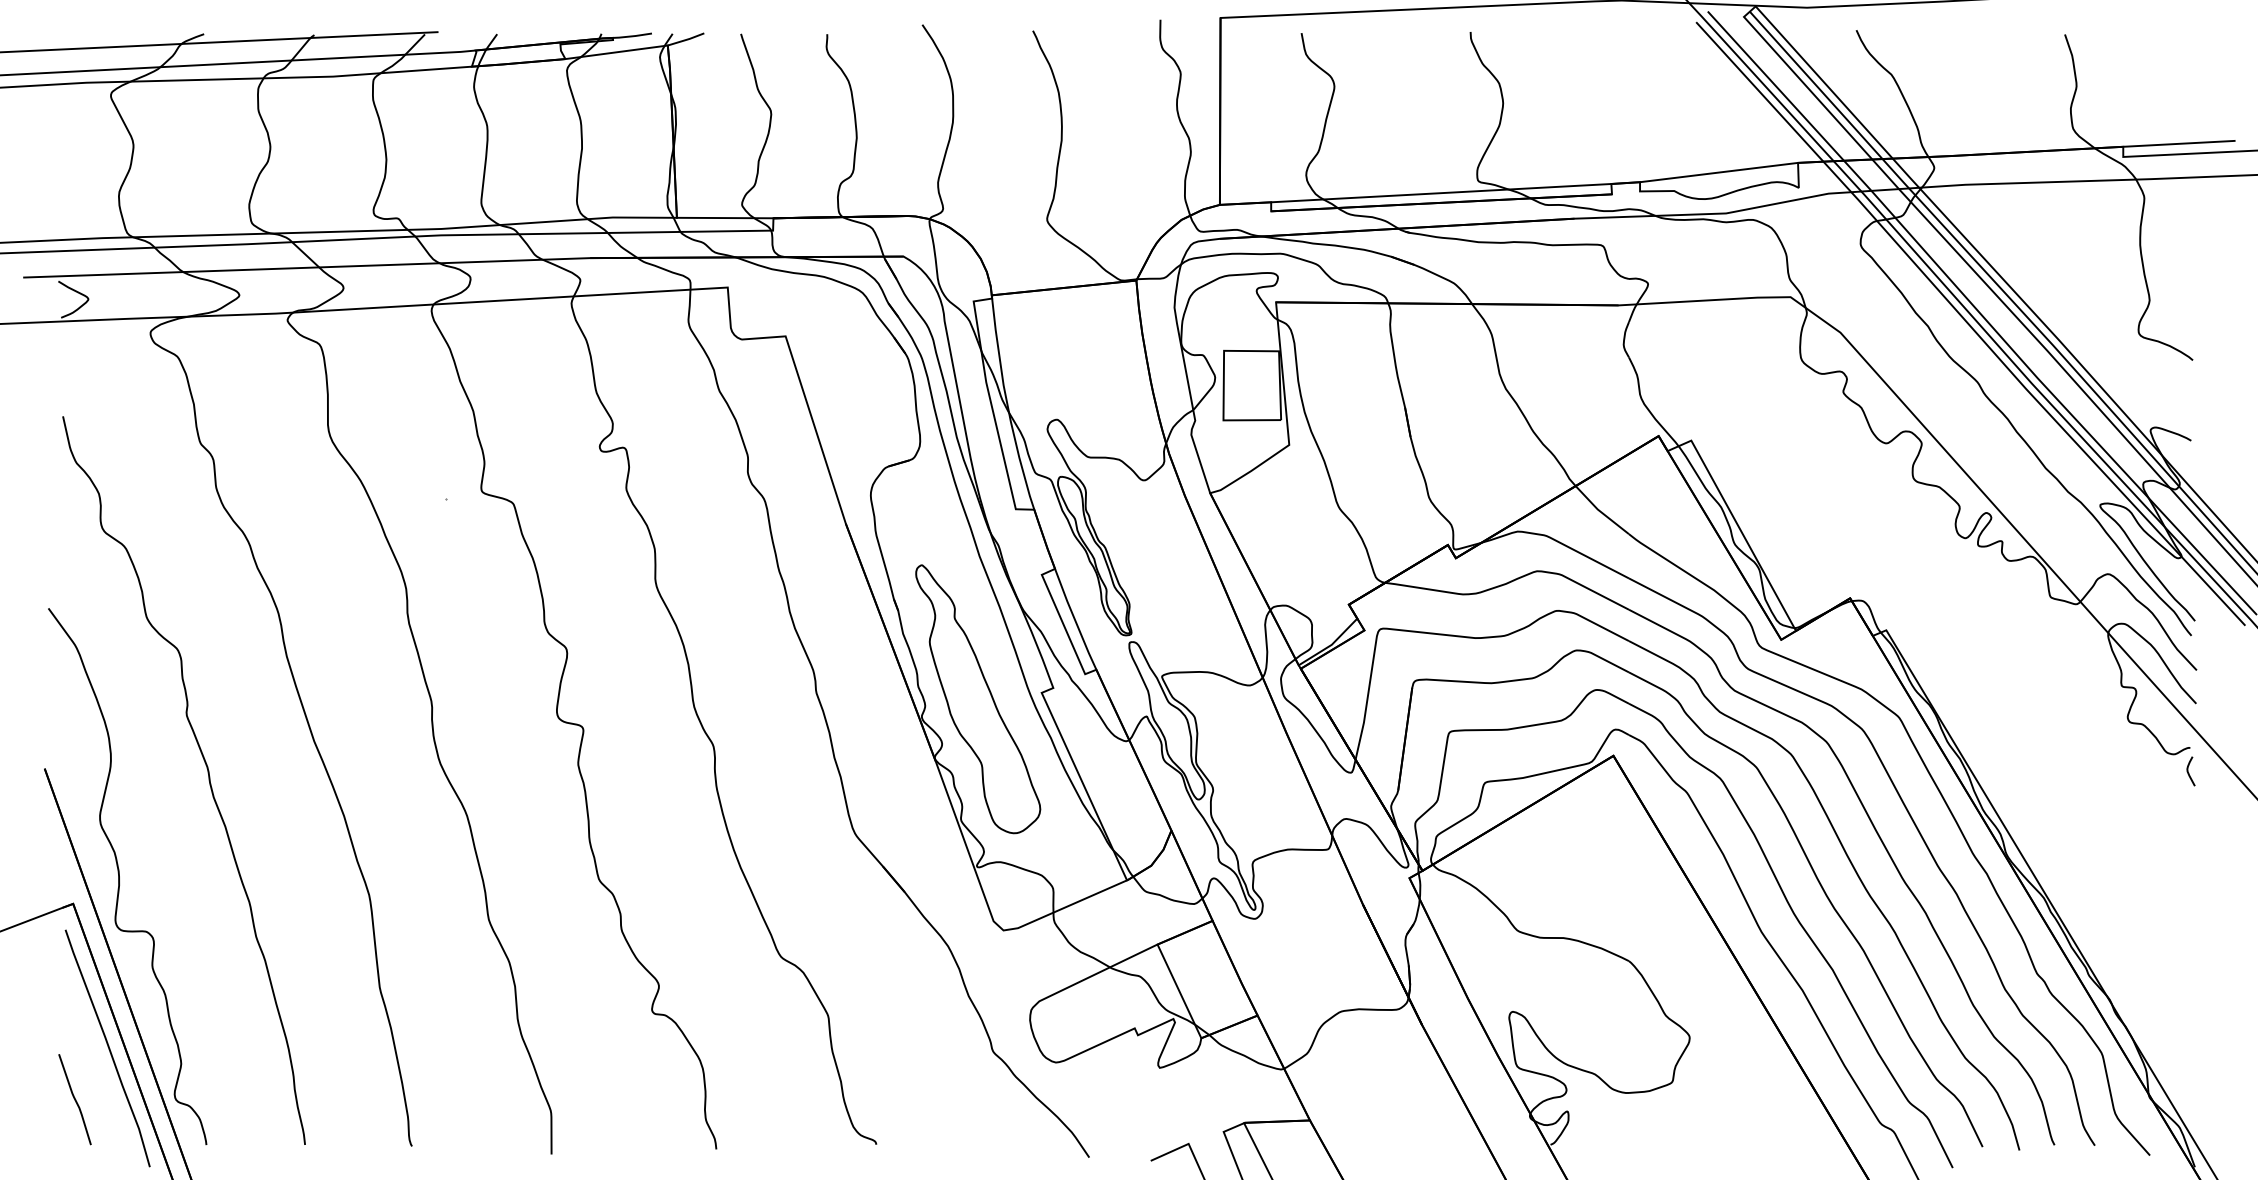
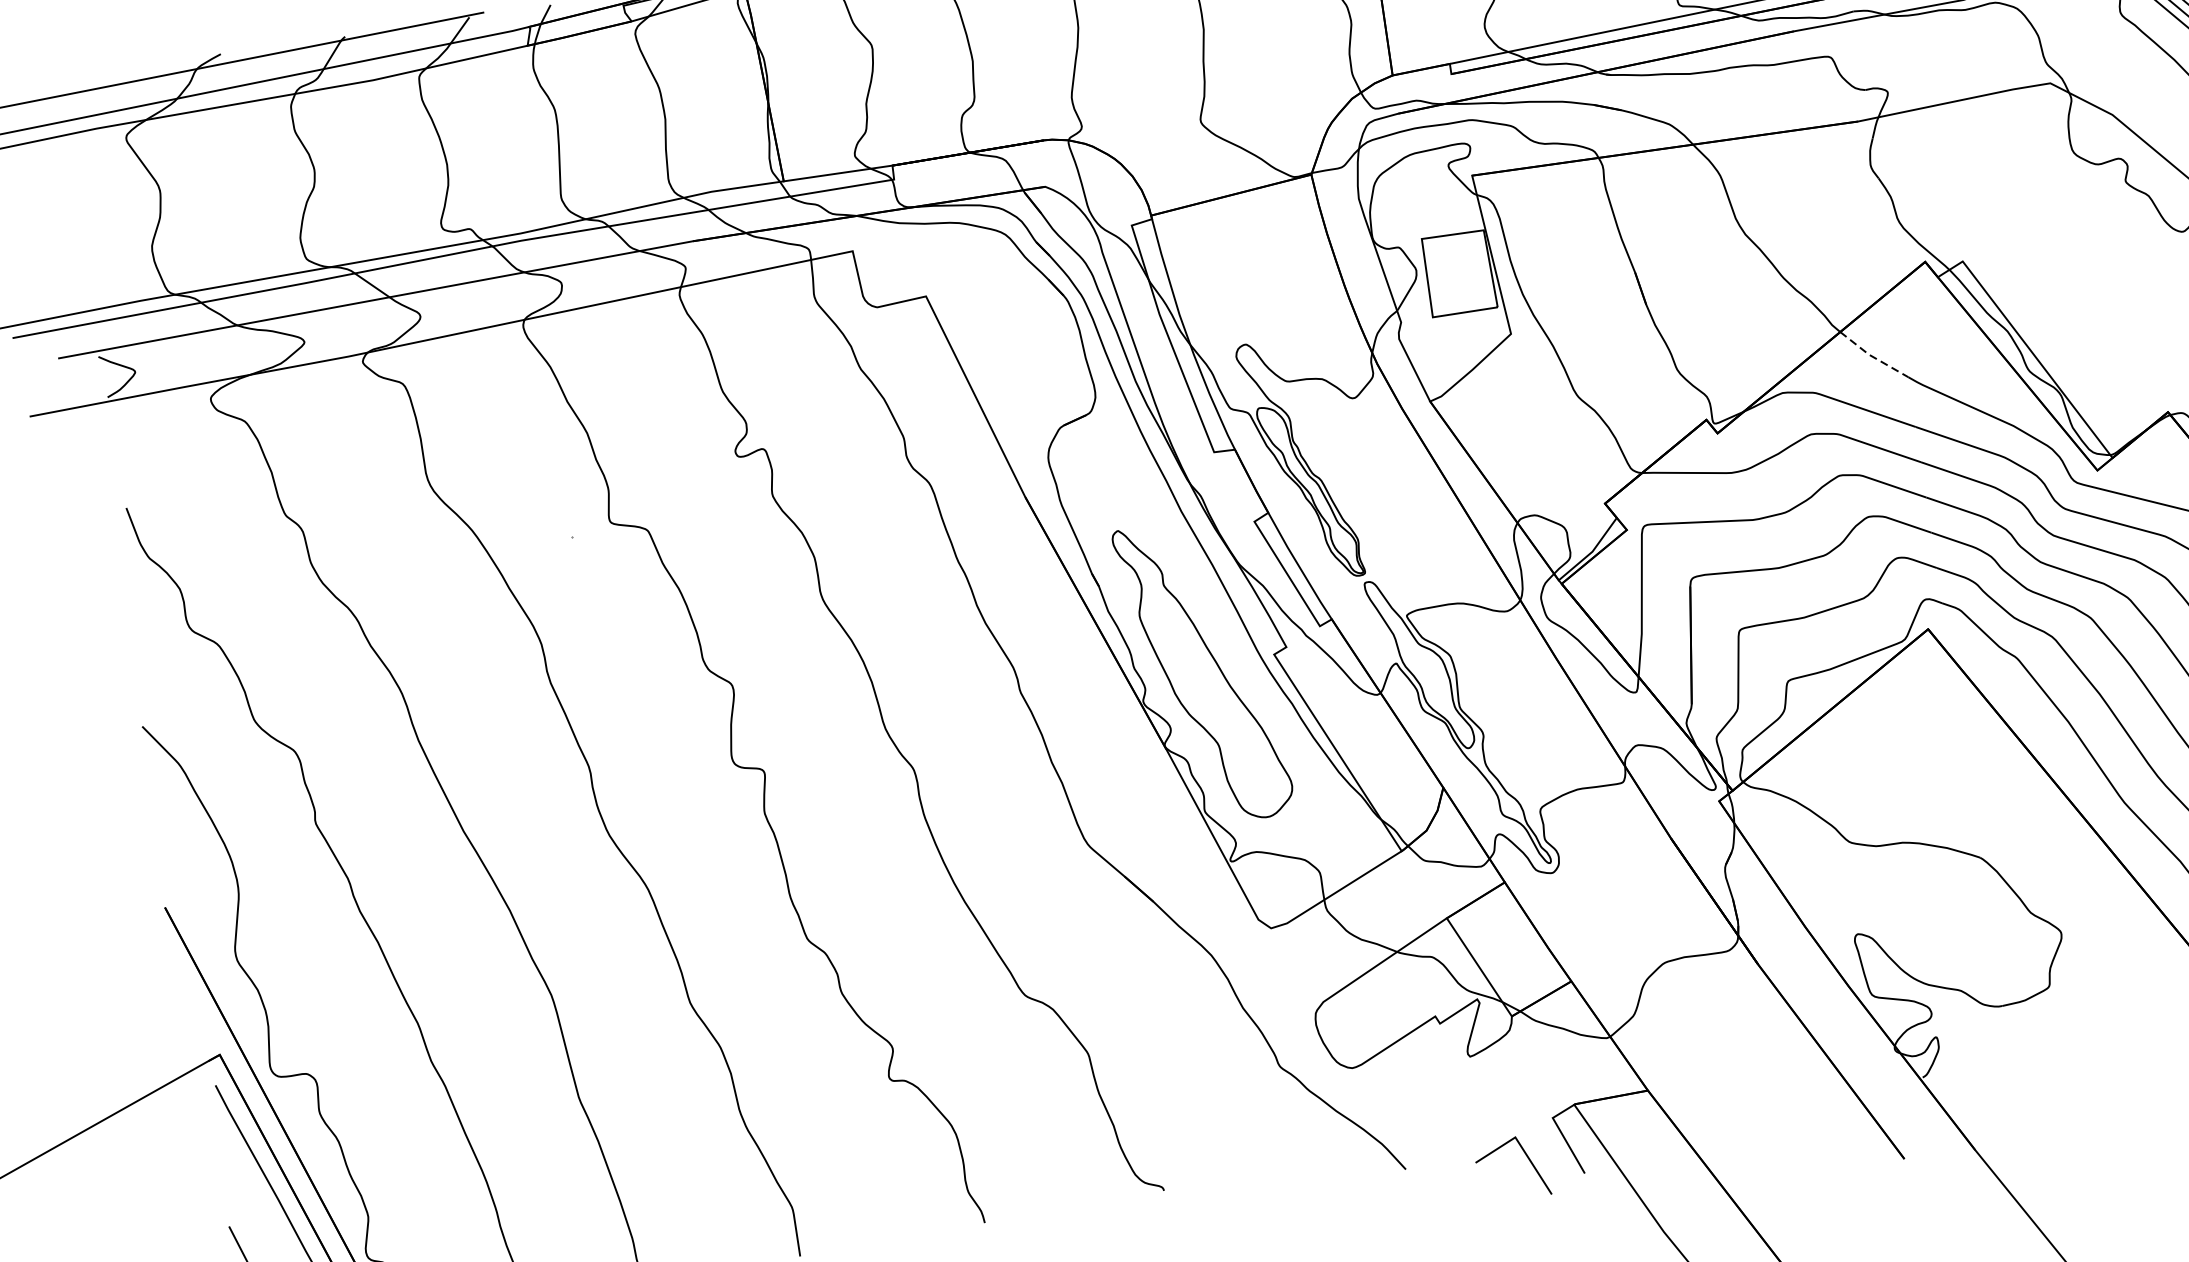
line: (1600, 511) -> (1872, 356), solid -> dashed

